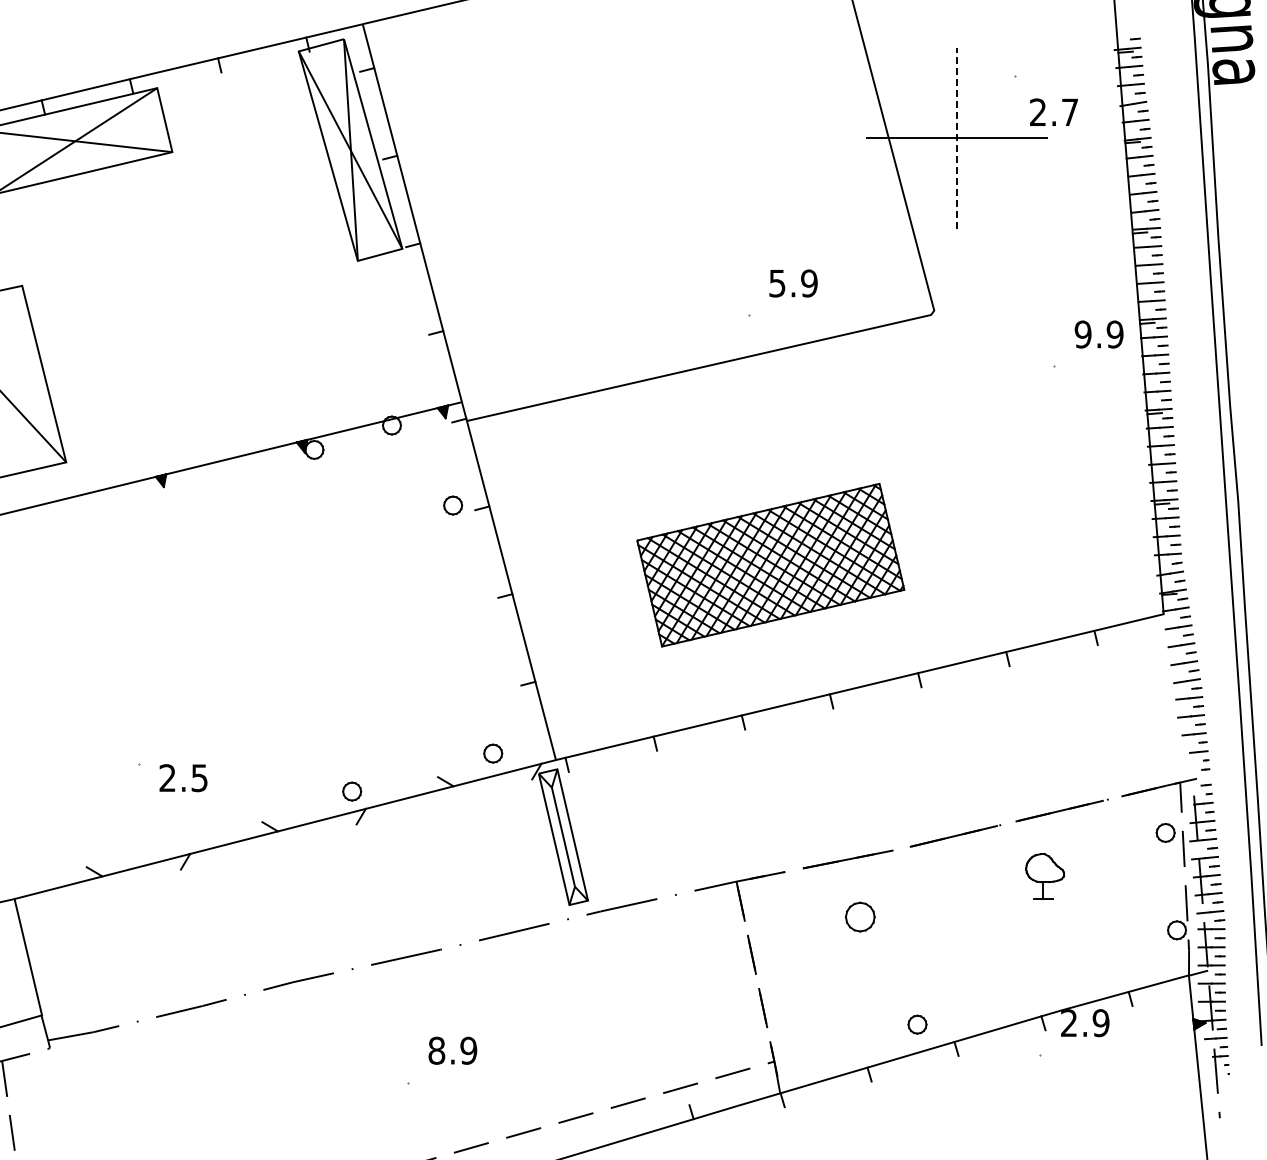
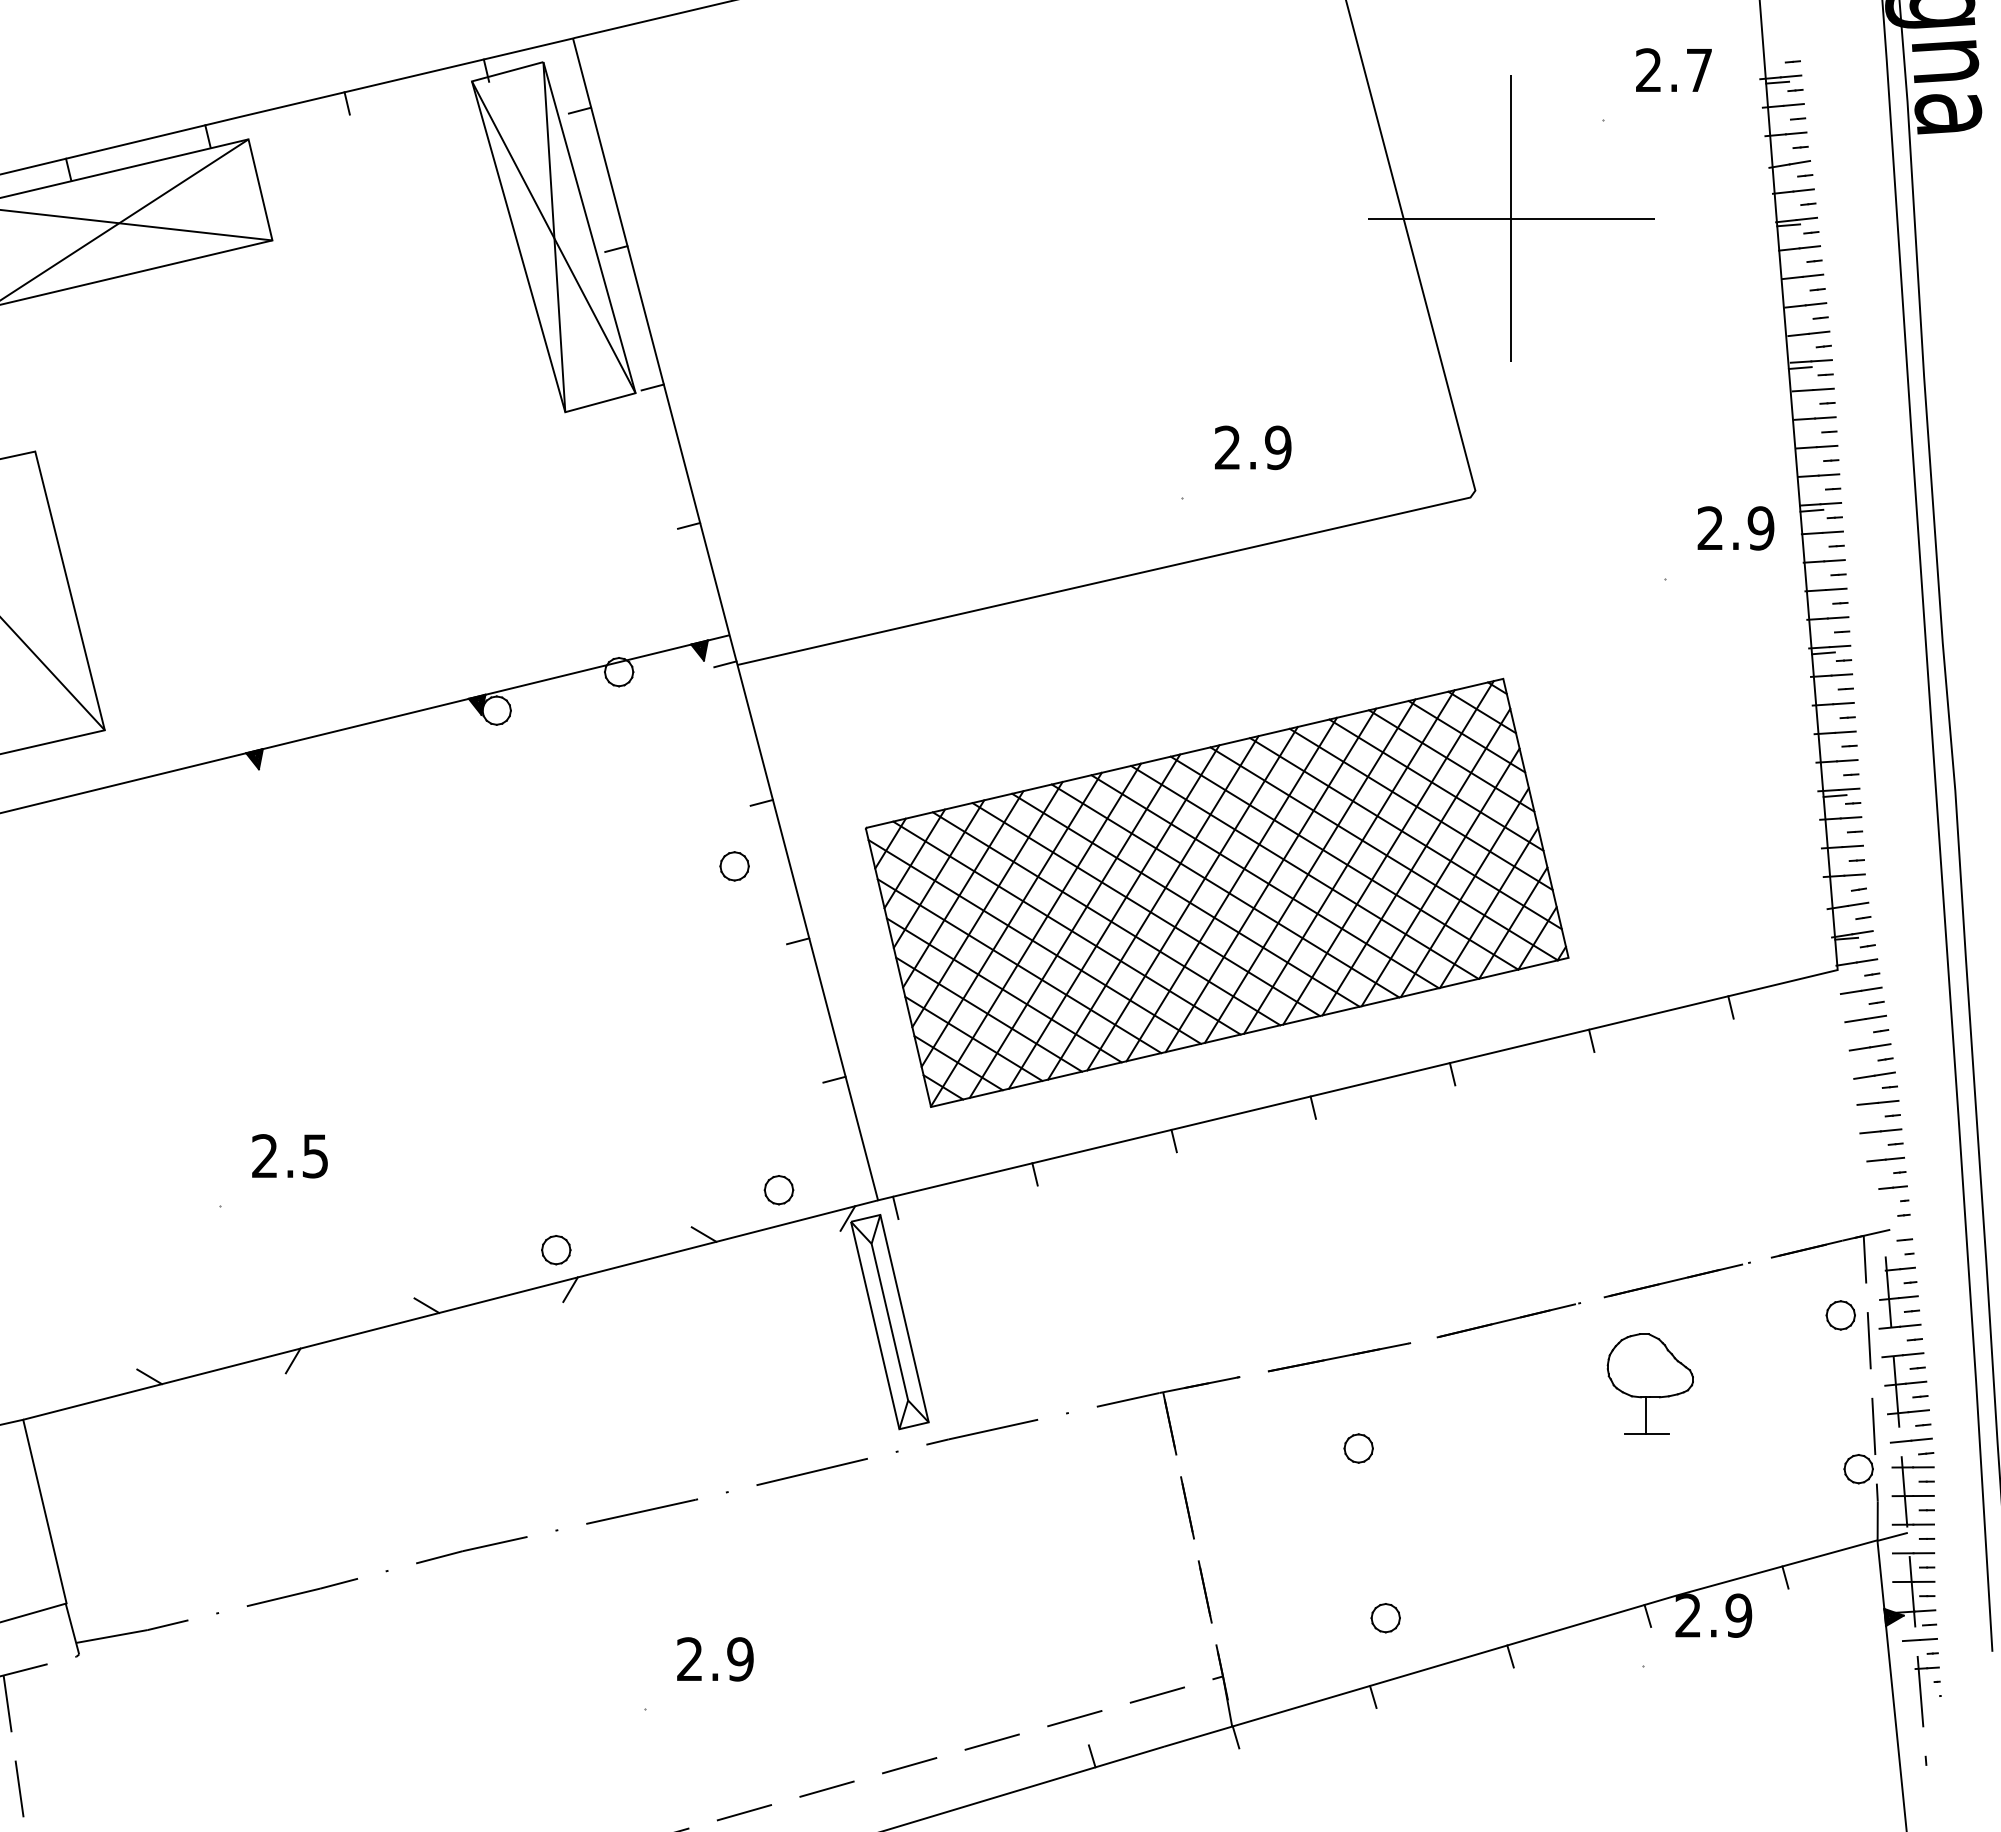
text: (1053, 111) -> (1673, 68), moved
line: (957, 138) -> (1512, 218), dashed -> solid
text: (777, 283) -> (1227, 447), 5.9 -> 2.9
text: (1082, 334) -> (1709, 528), 9.9 -> 2.9
part: (453, 505) -> (735, 866), moved
part: (770, 564) -> (1216, 891), size x1.67
text: (183, 778) -> (289, 1156), moved
part: (1045, 875) -> (1651, 1382), size x1.43
part: (860, 917) -> (1358, 1448), size x0.62
part: (917, 1024) -> (1385, 1617), moved
text: (436, 1050) -> (689, 1658), 8.9 -> 2.9

